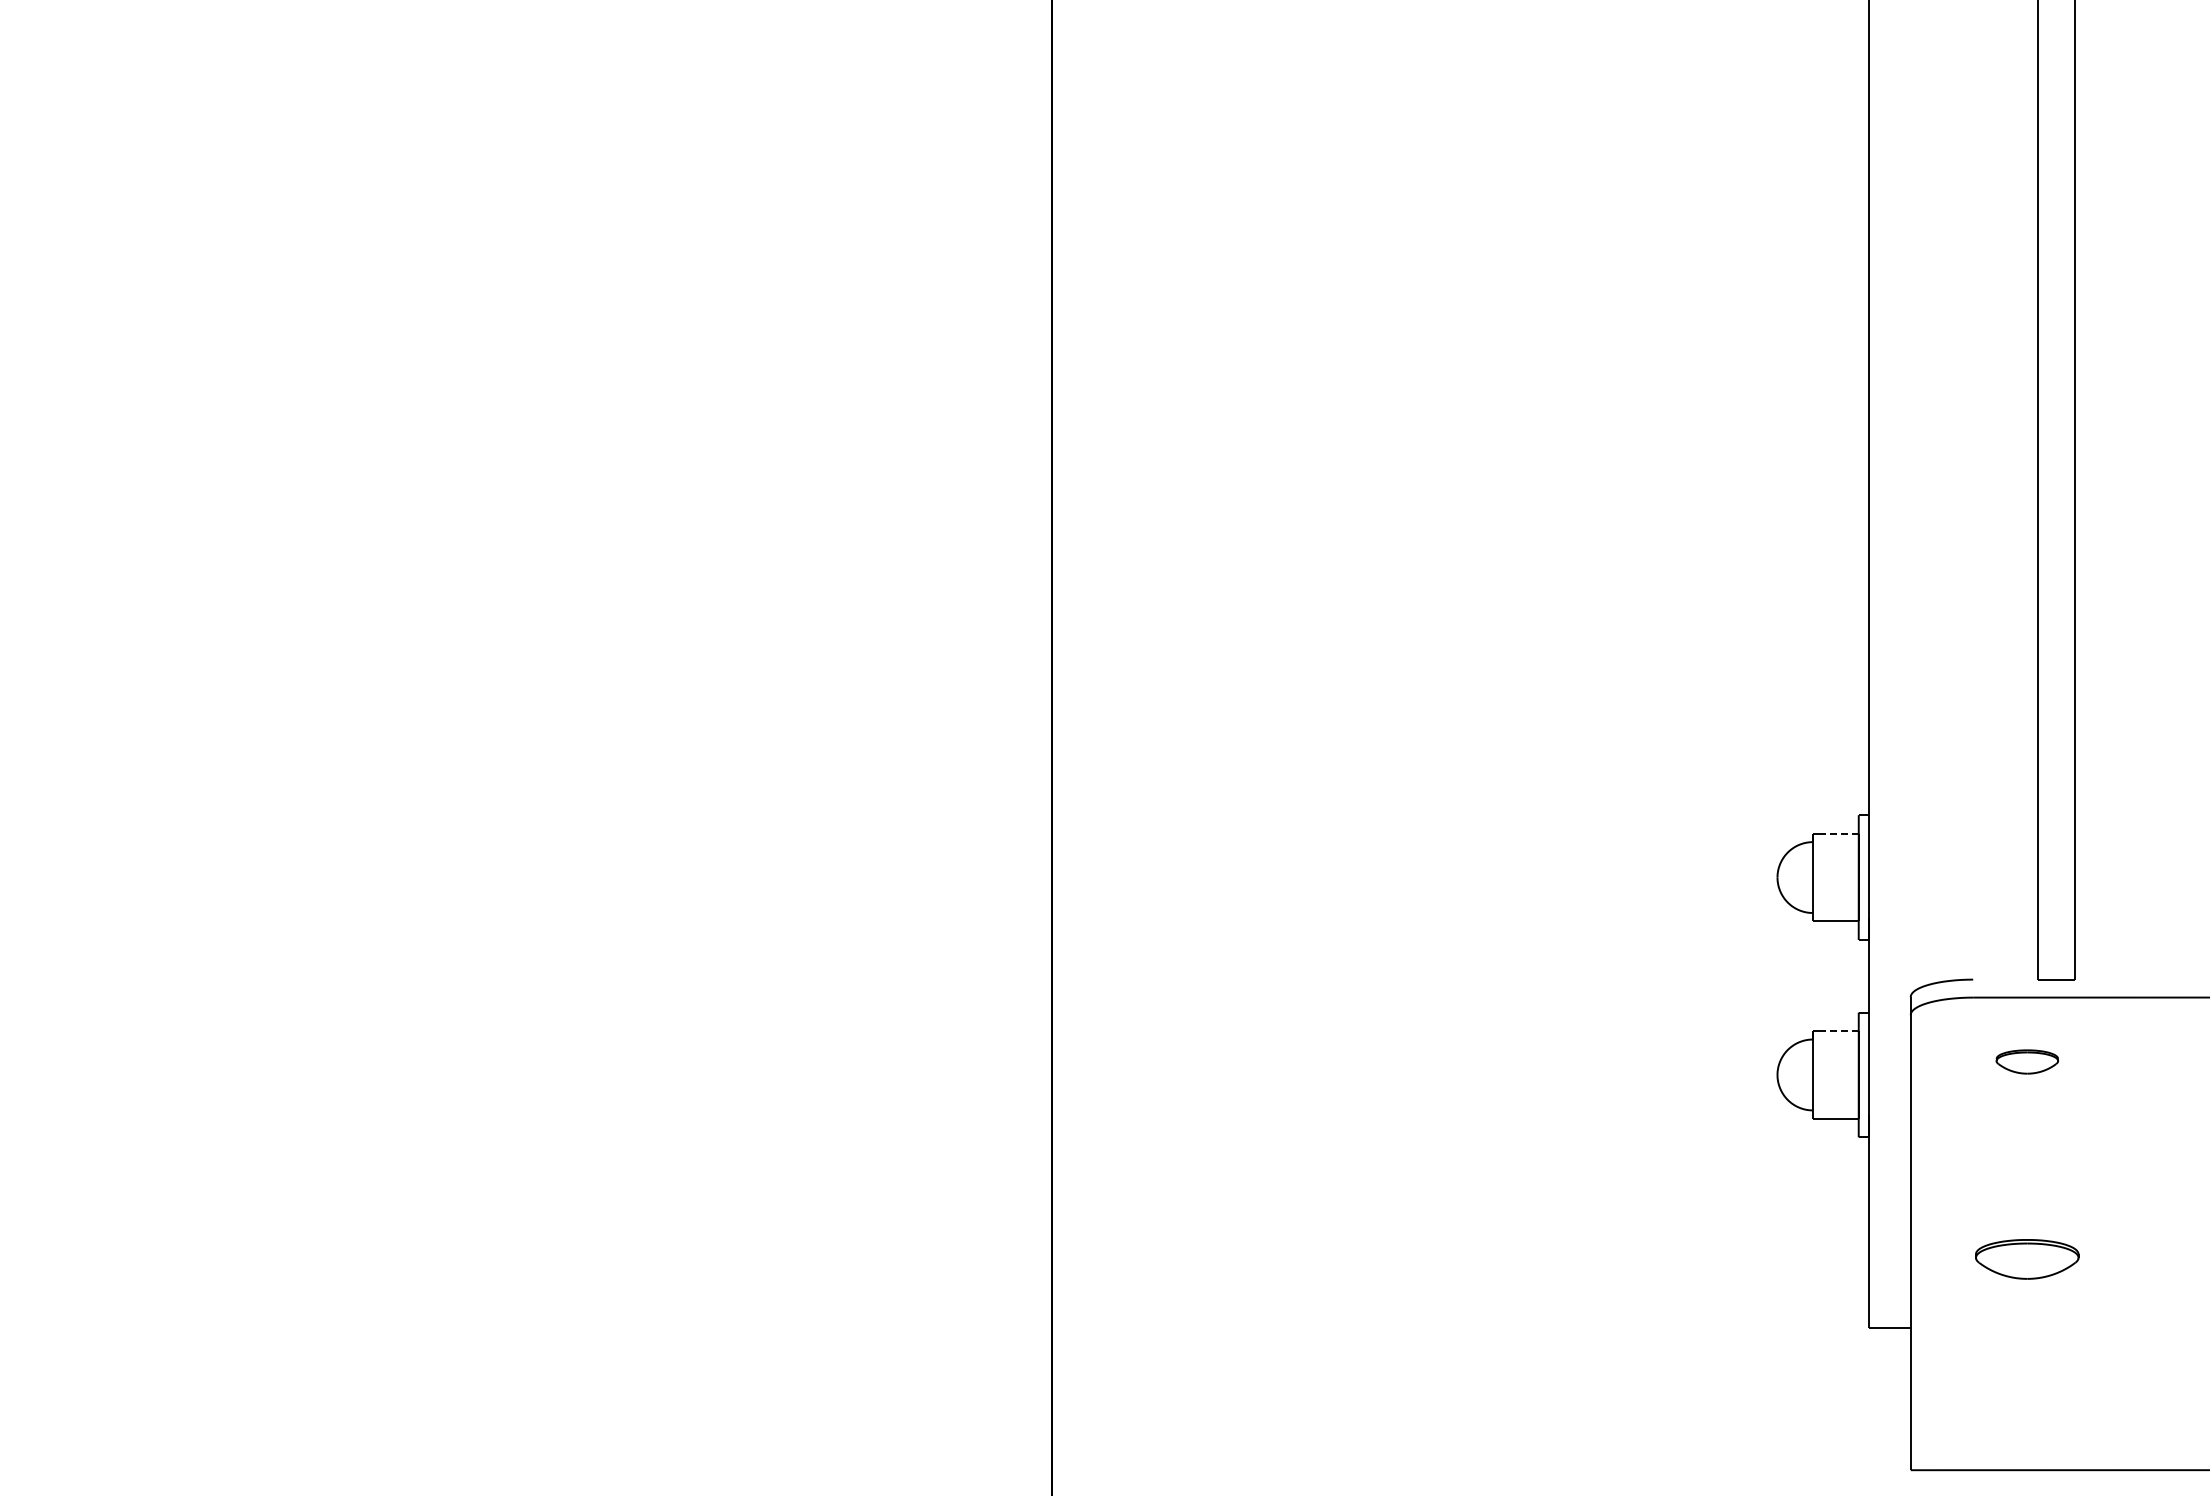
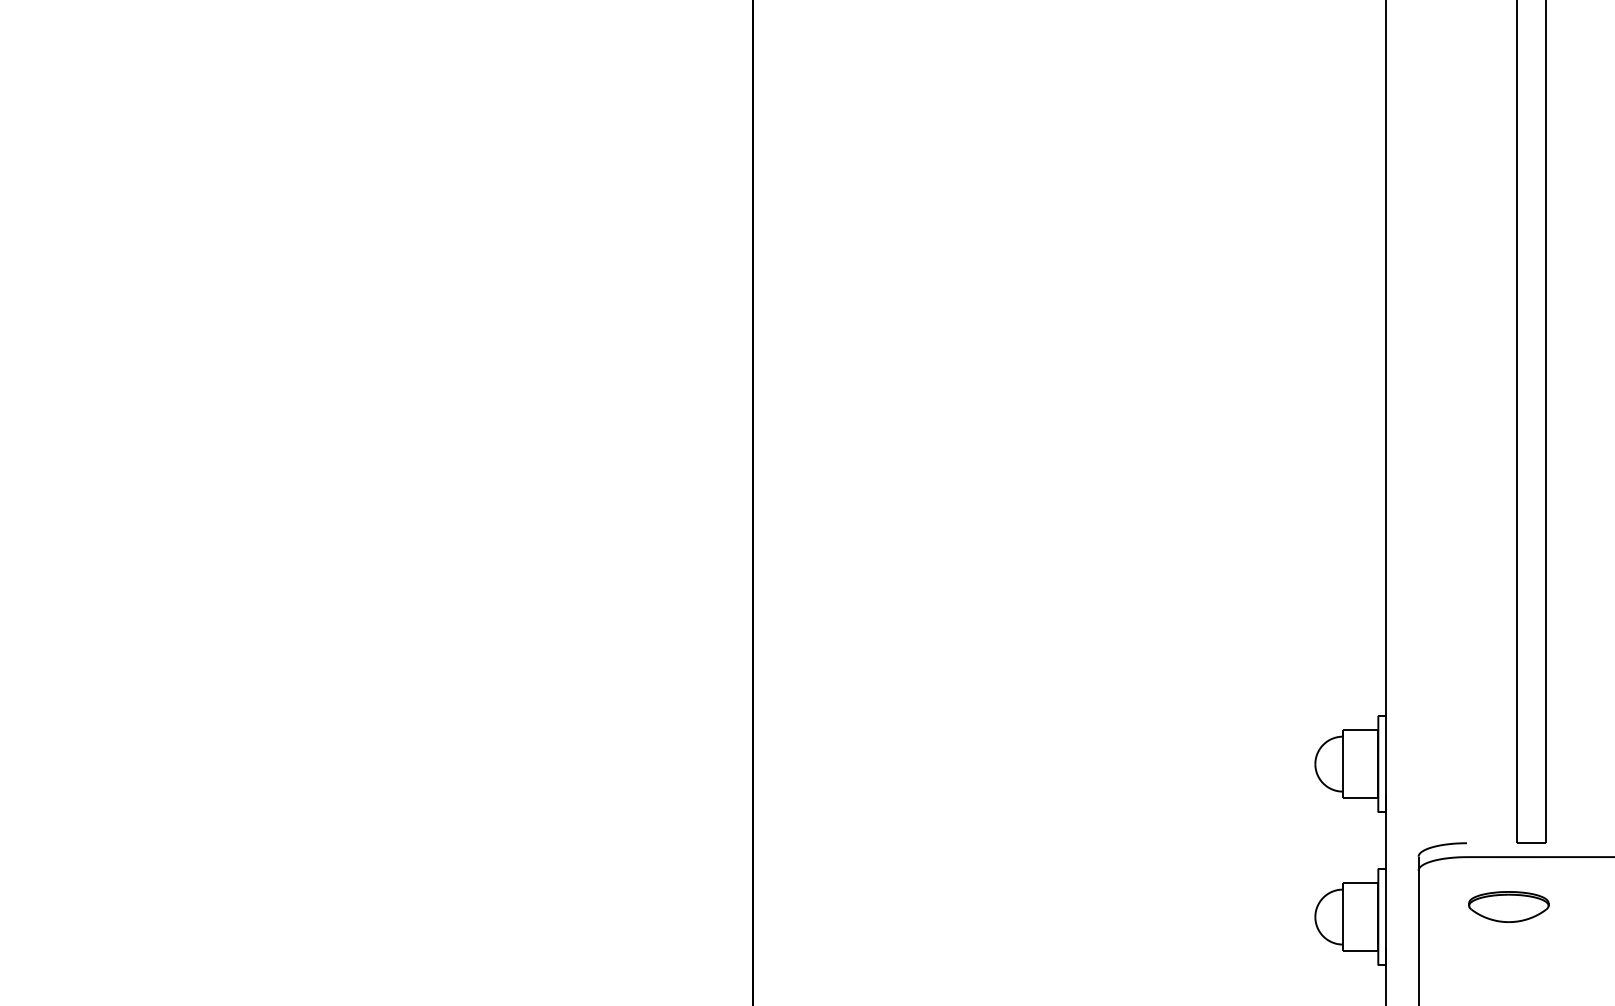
line: (1838, 834) -> (1362, 730), dashed -> solid
line: (1838, 1031) -> (1362, 883), dashed -> solid
part: (2027, 1061) -> (1509, 906), size x1.67

